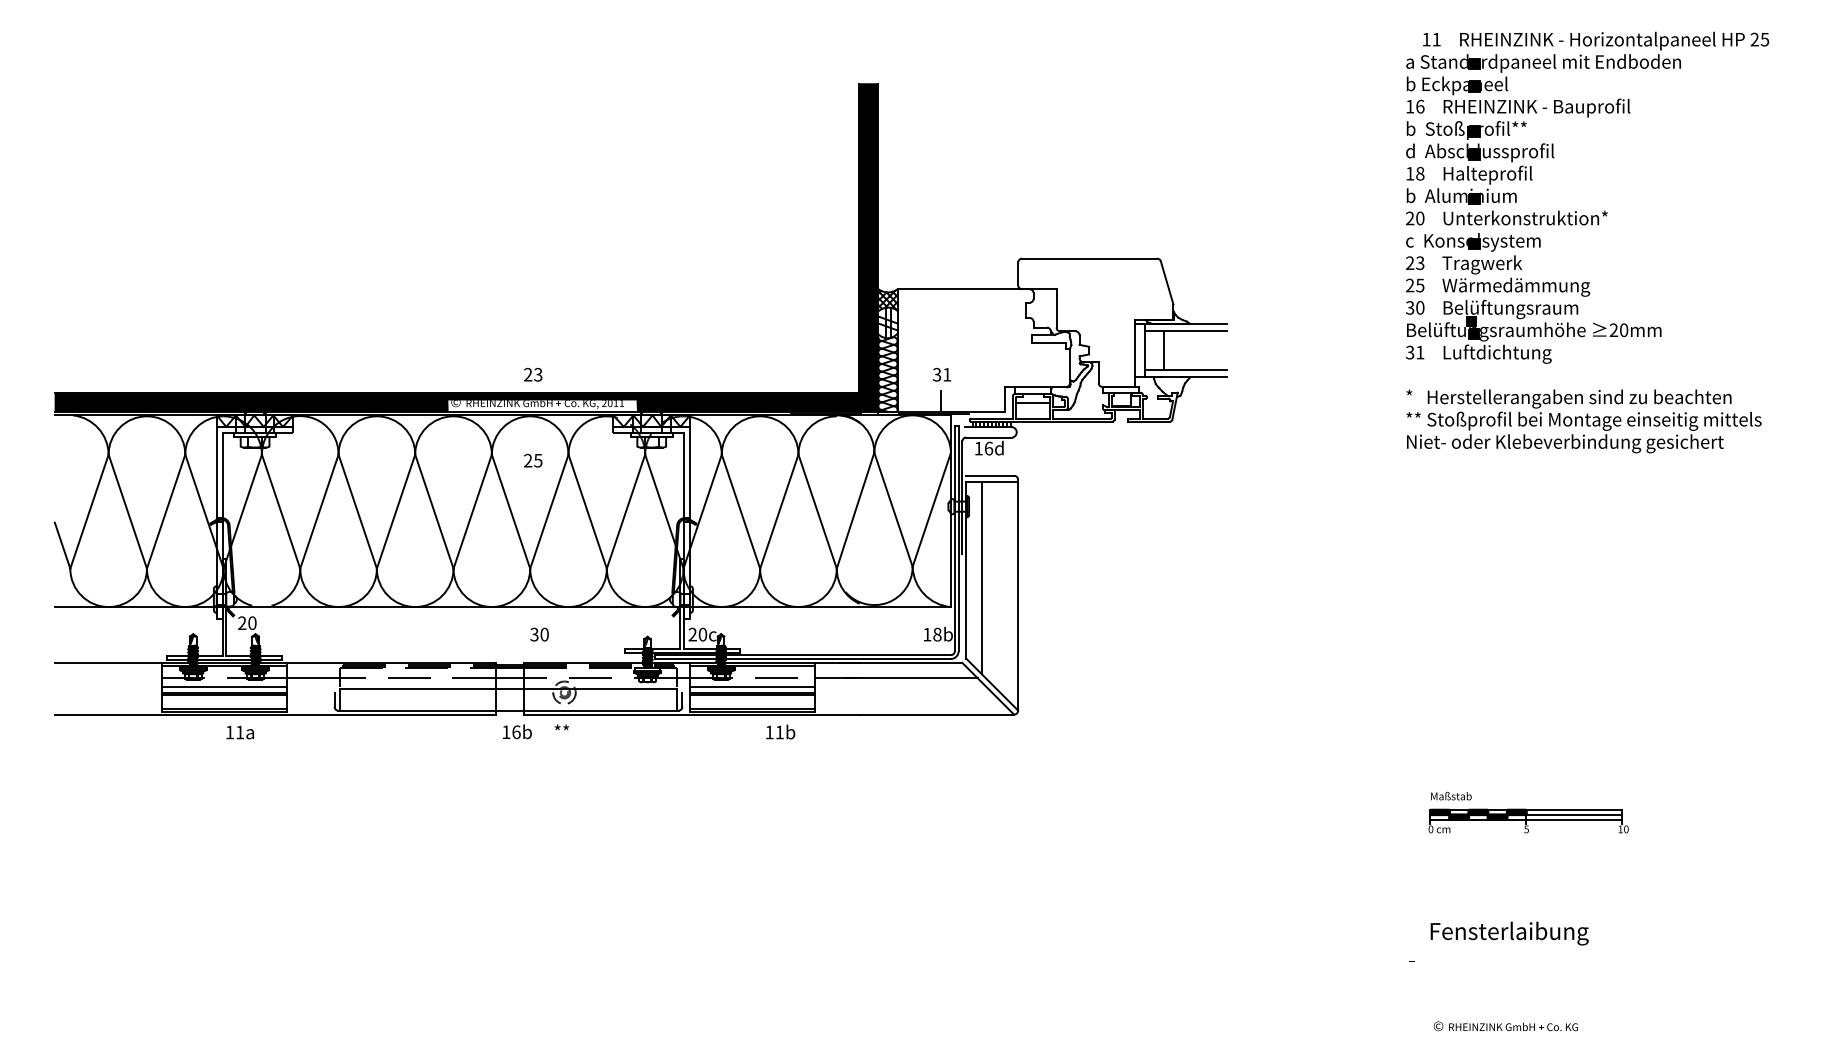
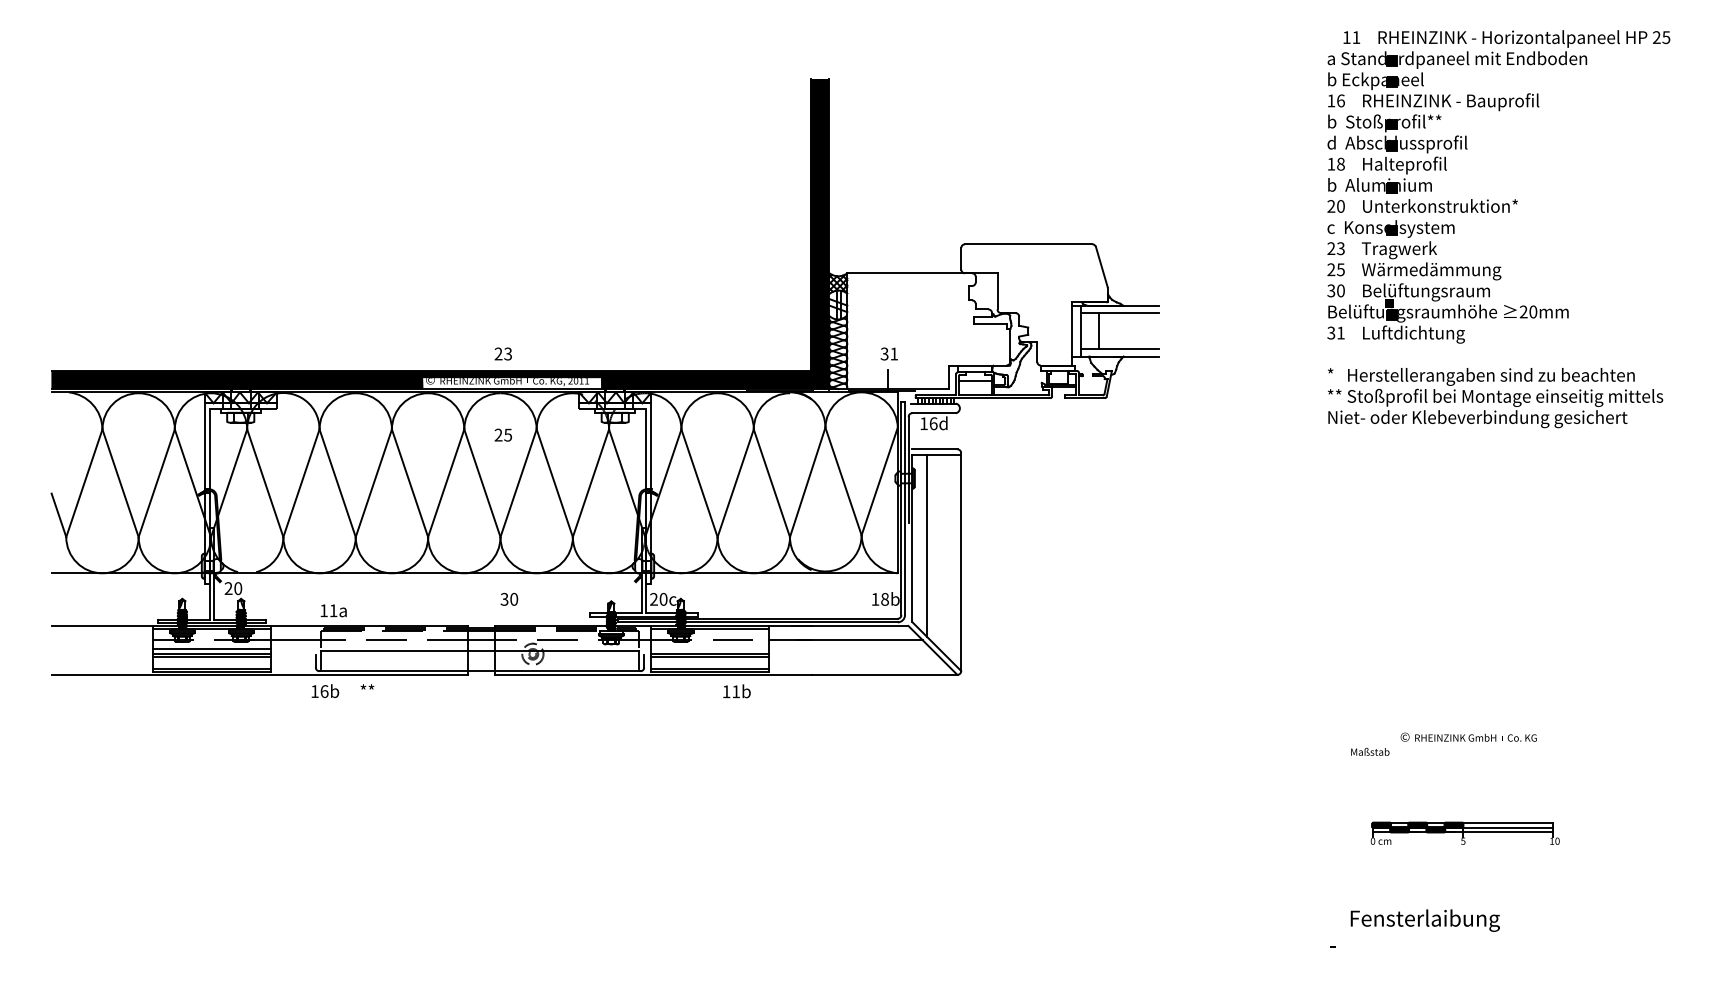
line: (752, 686) -> (710, 648), removed
text: (535, 731) -> (342, 690), moved
text: (240, 732) -> (333, 610), moved
part: (1527, 820) -> (1464, 832), moved
text: (1498, 941) -> (1414, 928), moved
text: (1505, 1025) -> (1468, 736), moved

